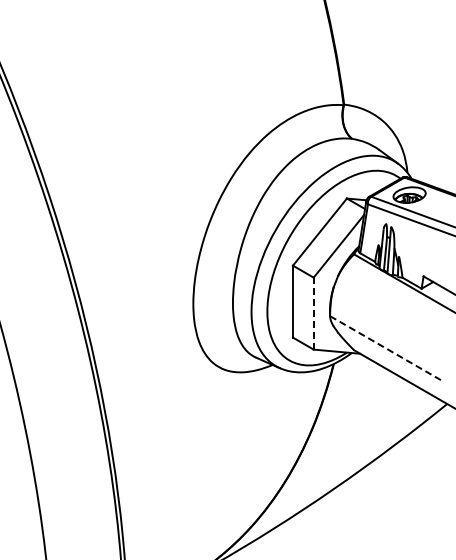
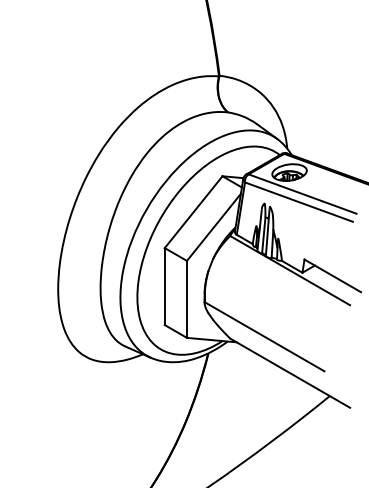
line: (313, 313) -> (186, 299), dashed -> solid
line: (386, 348) -> (264, 336), dashed -> solid

